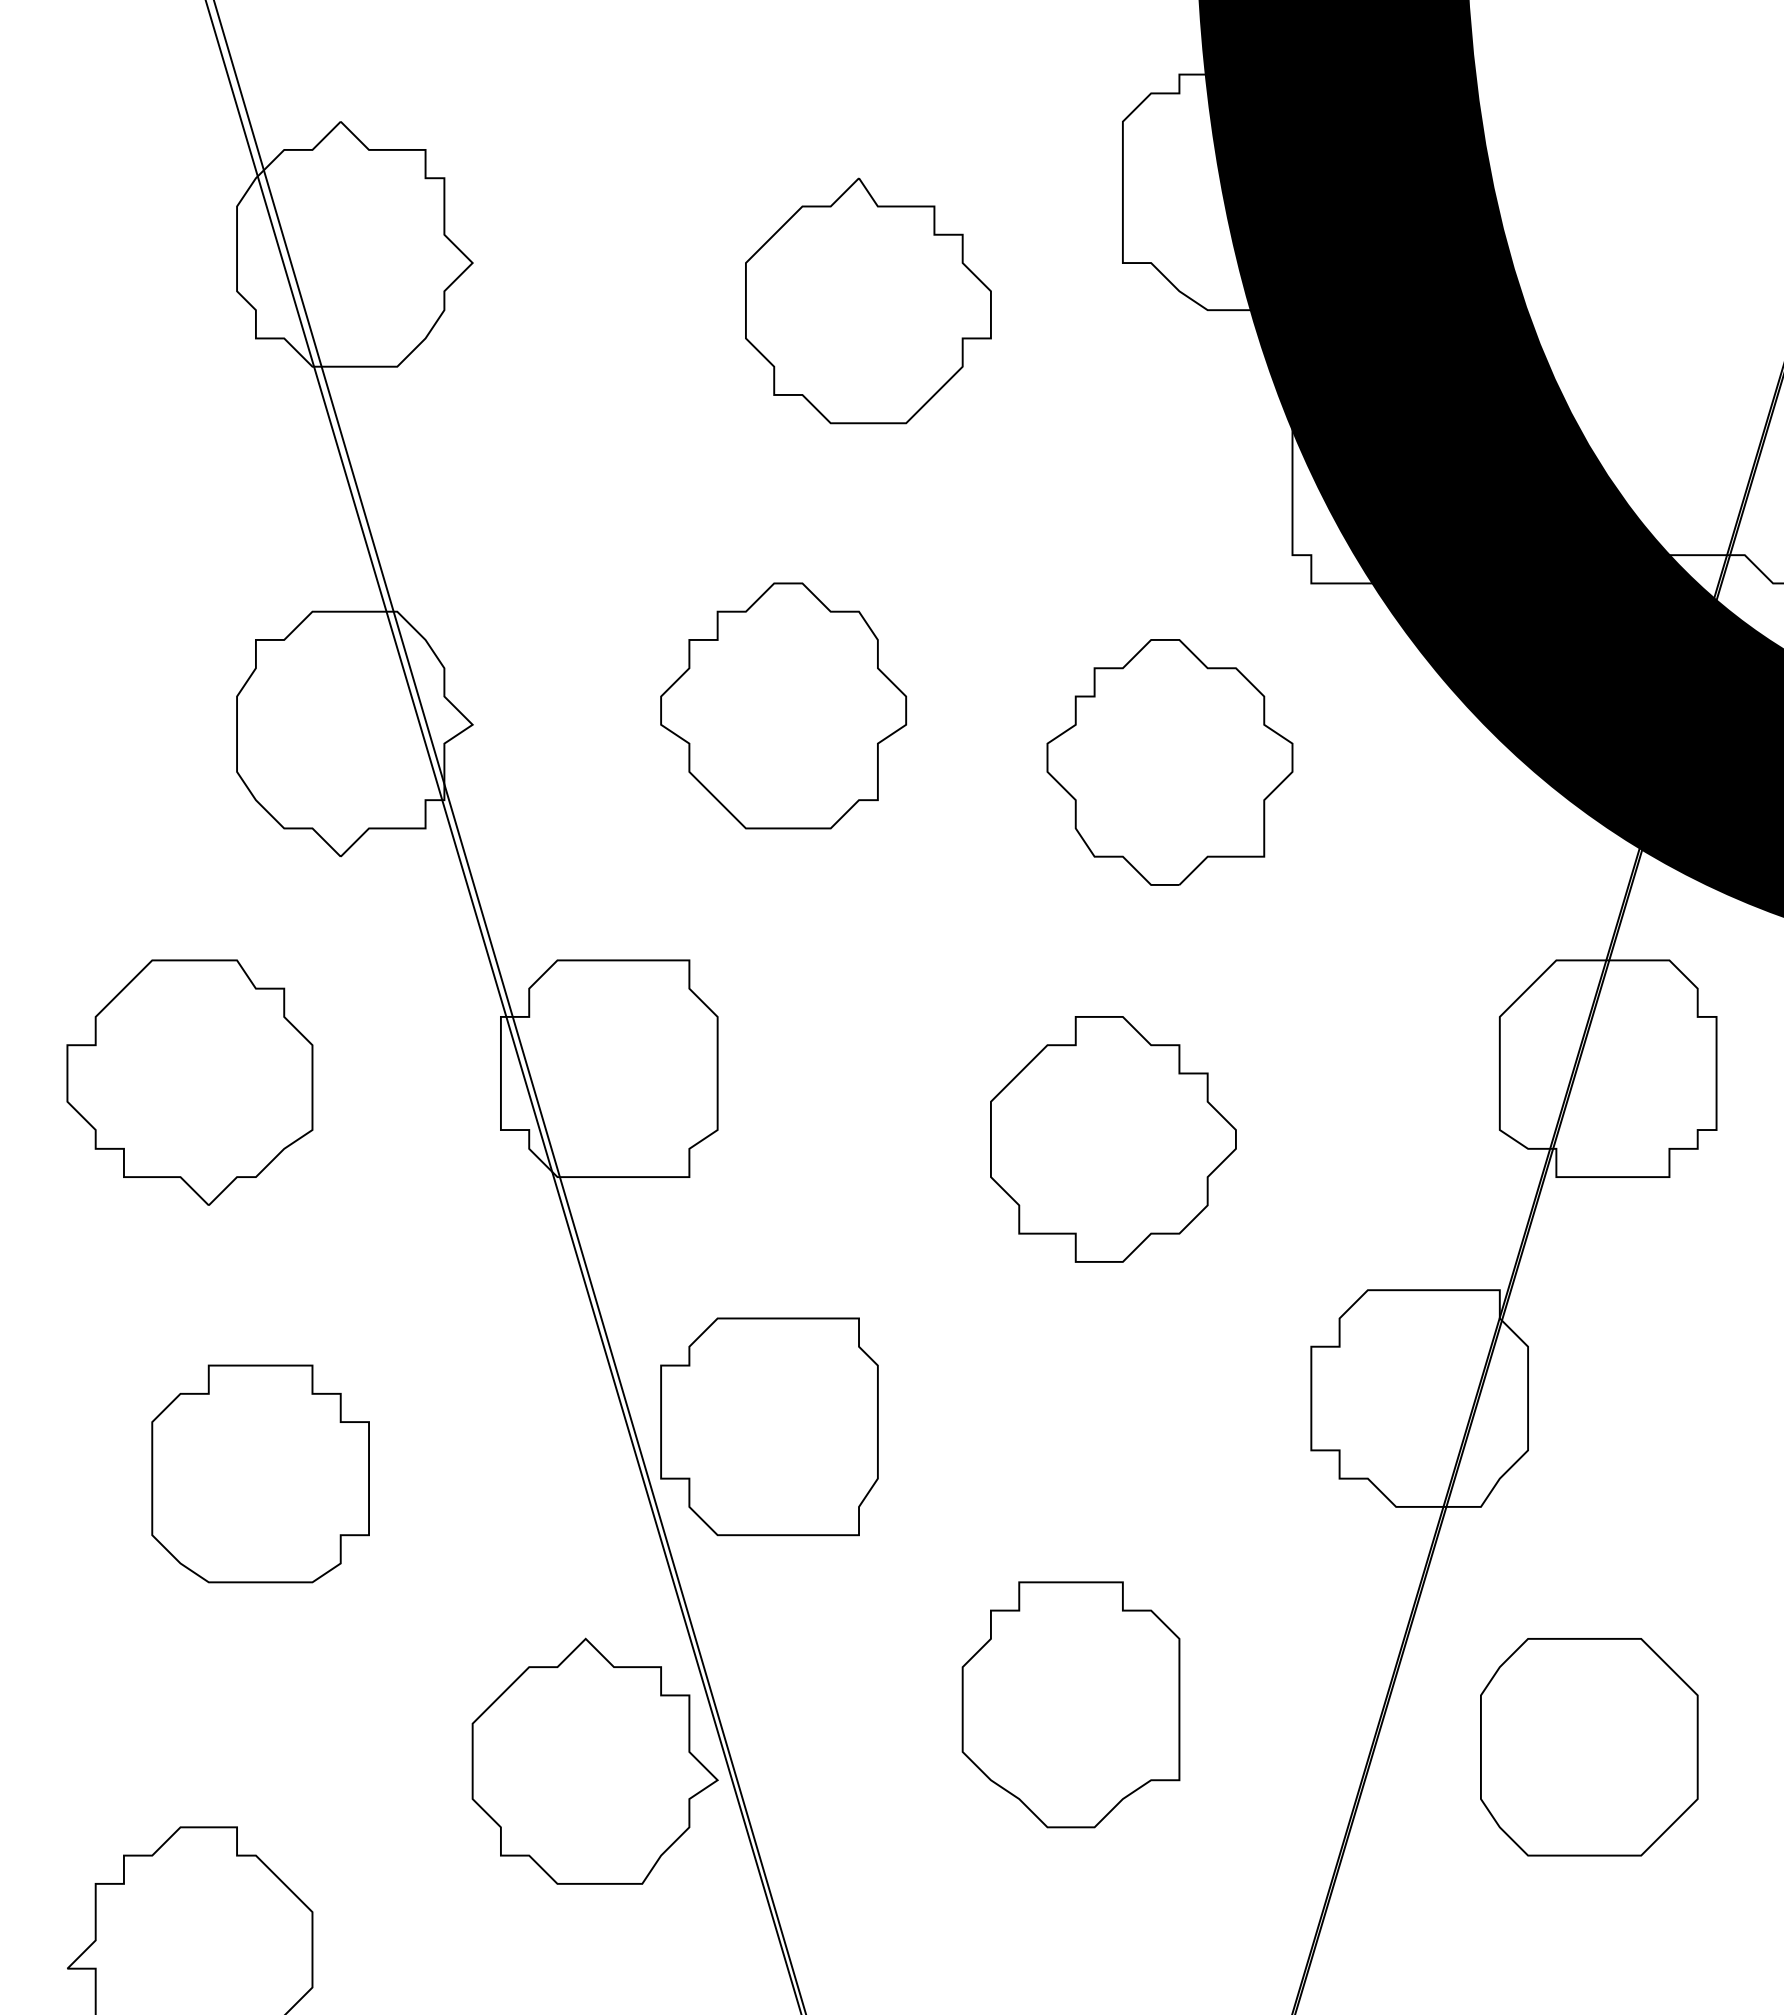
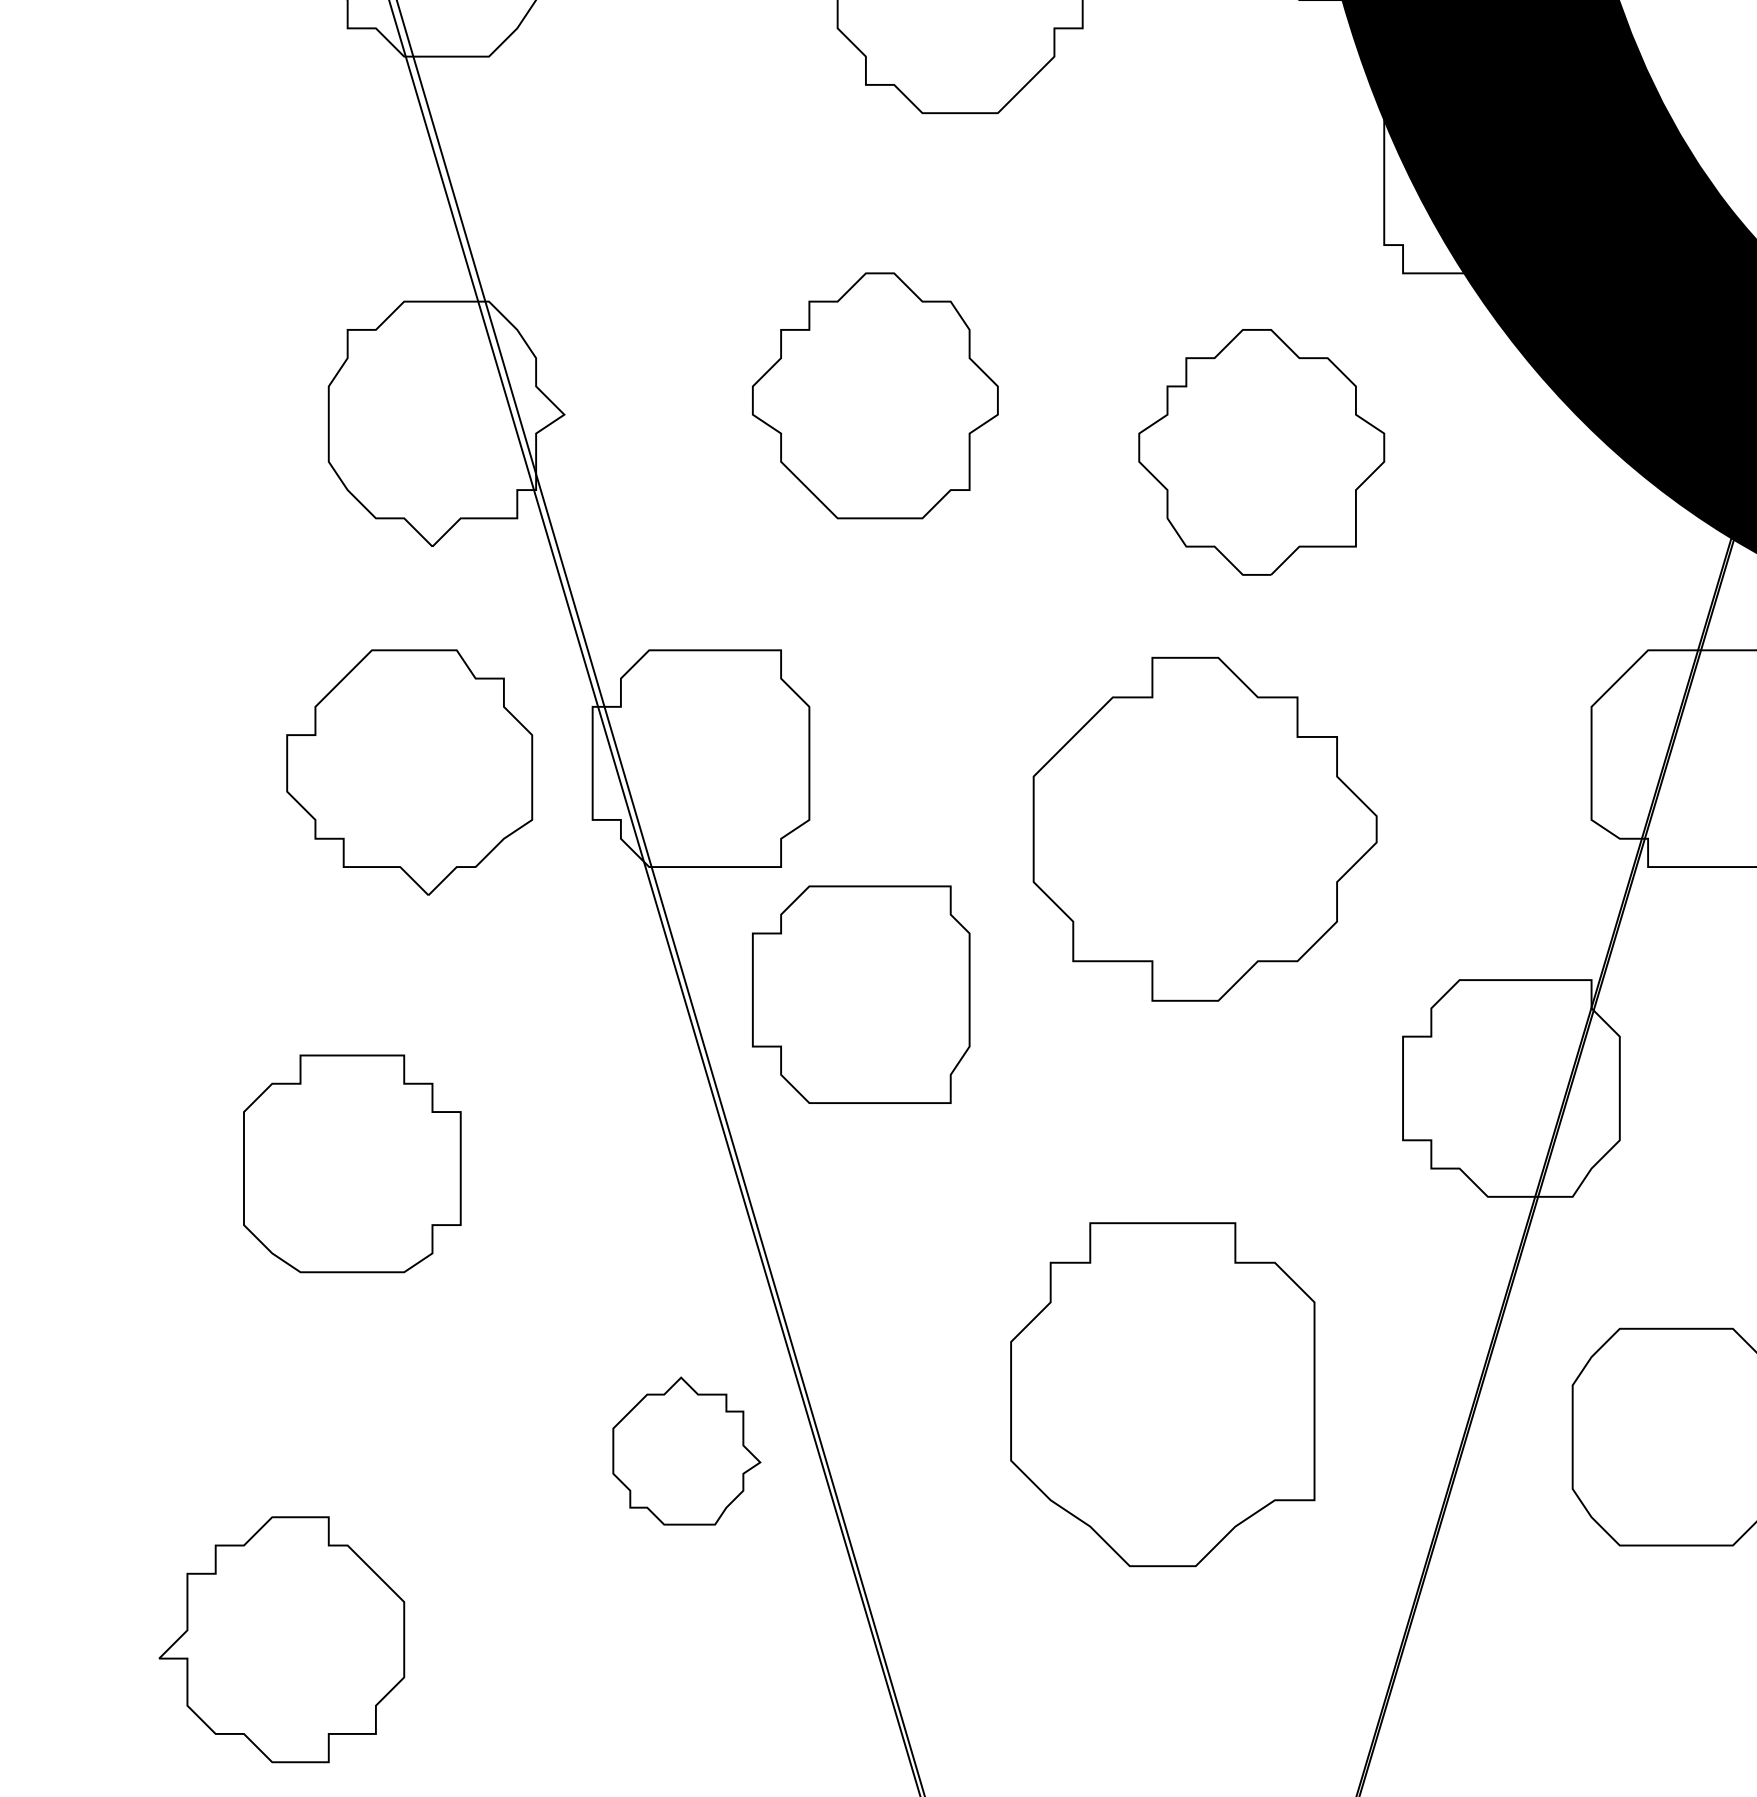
part: (189, 1082) -> (409, 772), moved
part: (1113, 1139) -> (1205, 829), size x1.4
part: (769, 1426) -> (861, 994), moved
part: (1070, 1704) -> (1162, 1394), size x1.4
part: (594, 1760) -> (686, 1450), size x0.6

